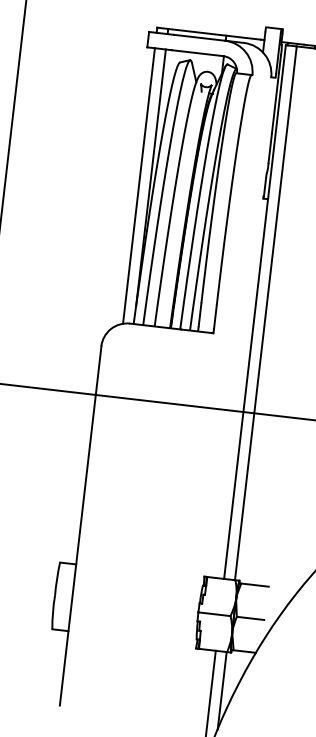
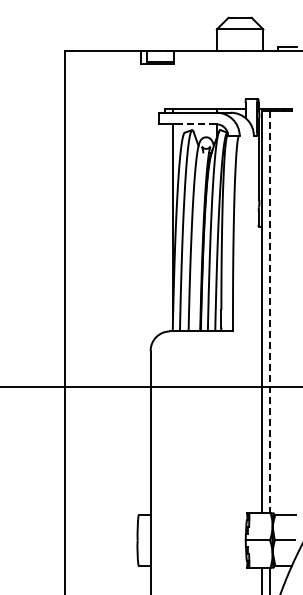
line: (196, 53) -> (196, 124), solid -> dashed
line: (138, 186) -> (164, 228), removed
line: (266, 313) -> (270, 312), solid -> dashed

